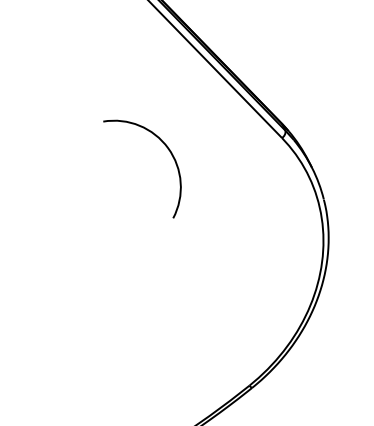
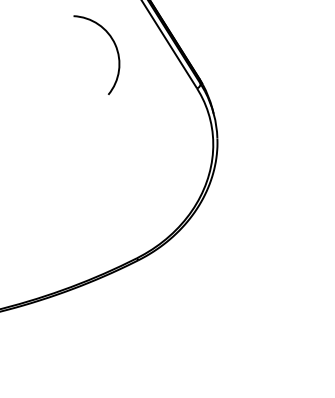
curve: (169, 153) -> (115, 48), moved

